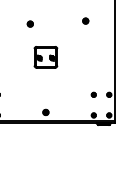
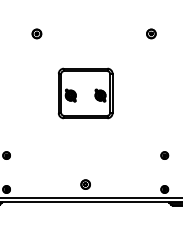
part: (29, 23) -> (35, 32), moved
part: (45, 57) -> (85, 93), size x1.43

